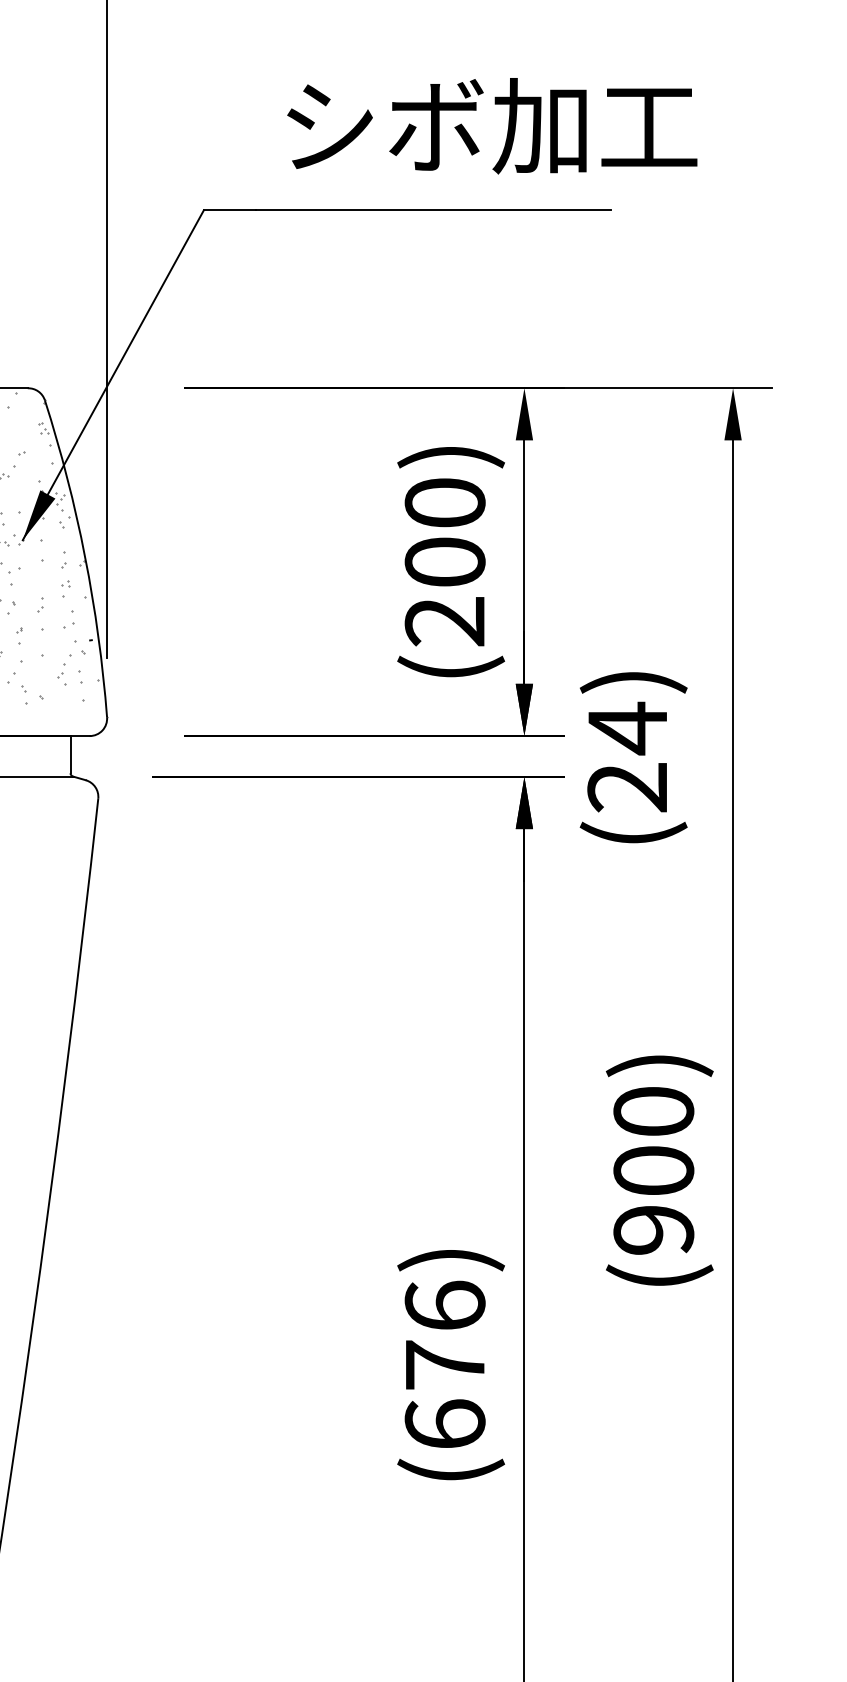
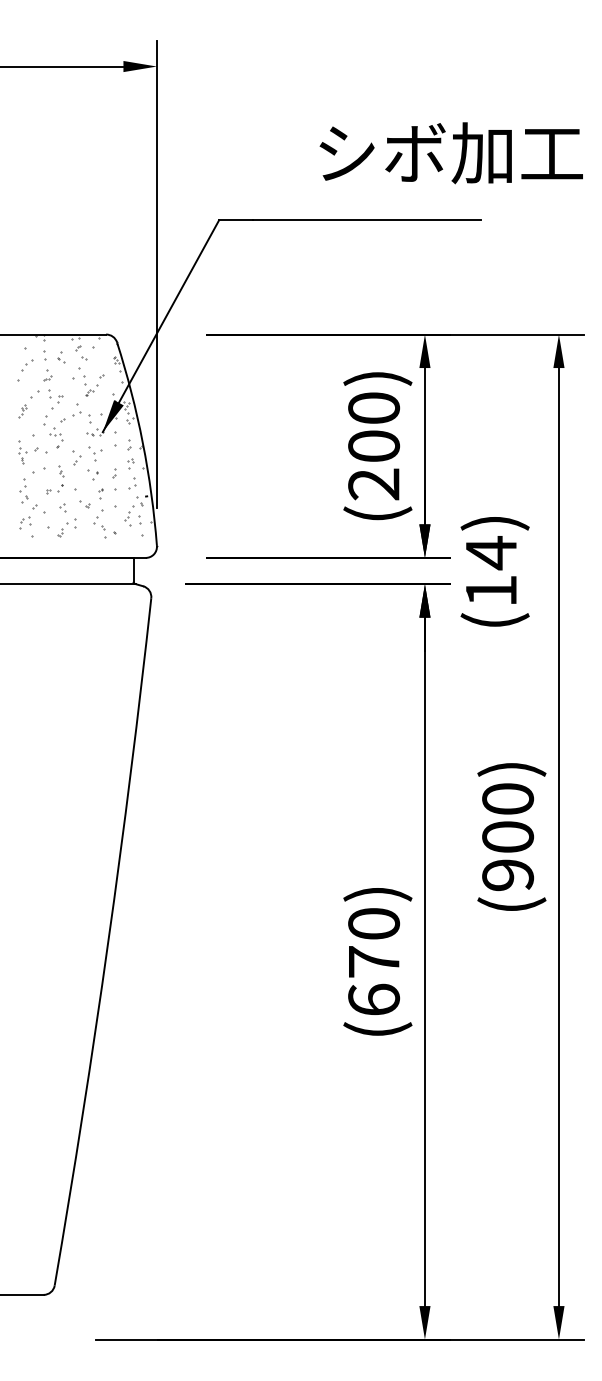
text: (491, 126) -> (450, 153), moved
text: (626, 786) -> (490, 590), (24) -> (14)
text: (445, 1305) -> (374, 923), (676) -> (670)

